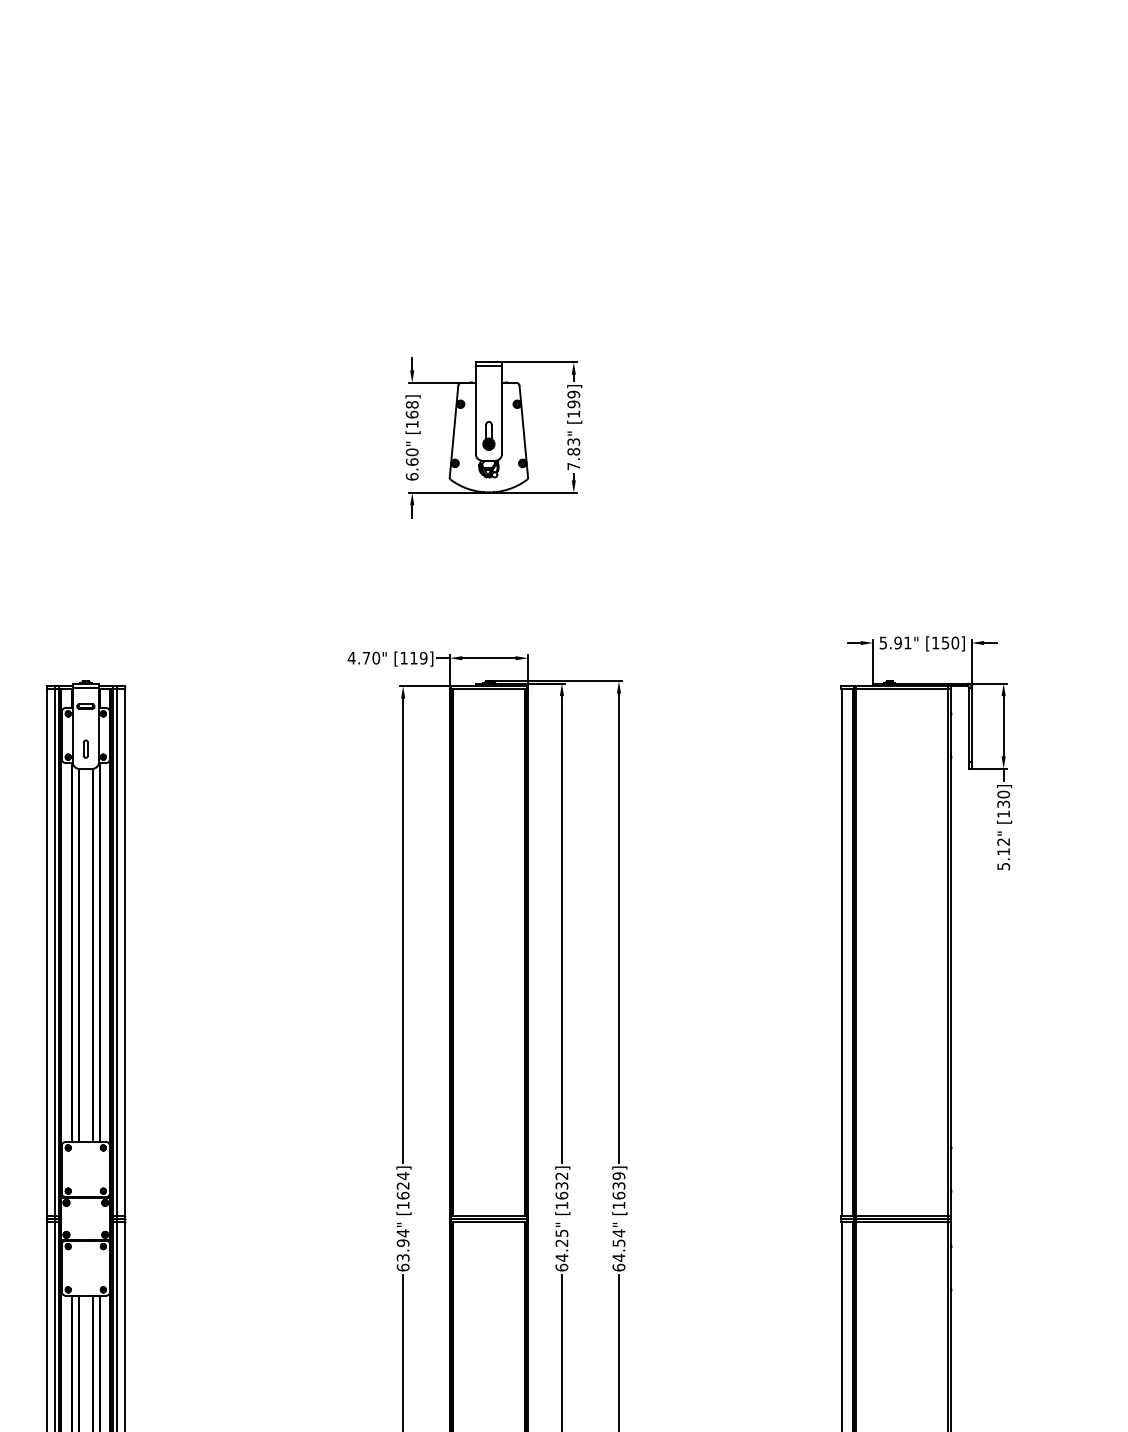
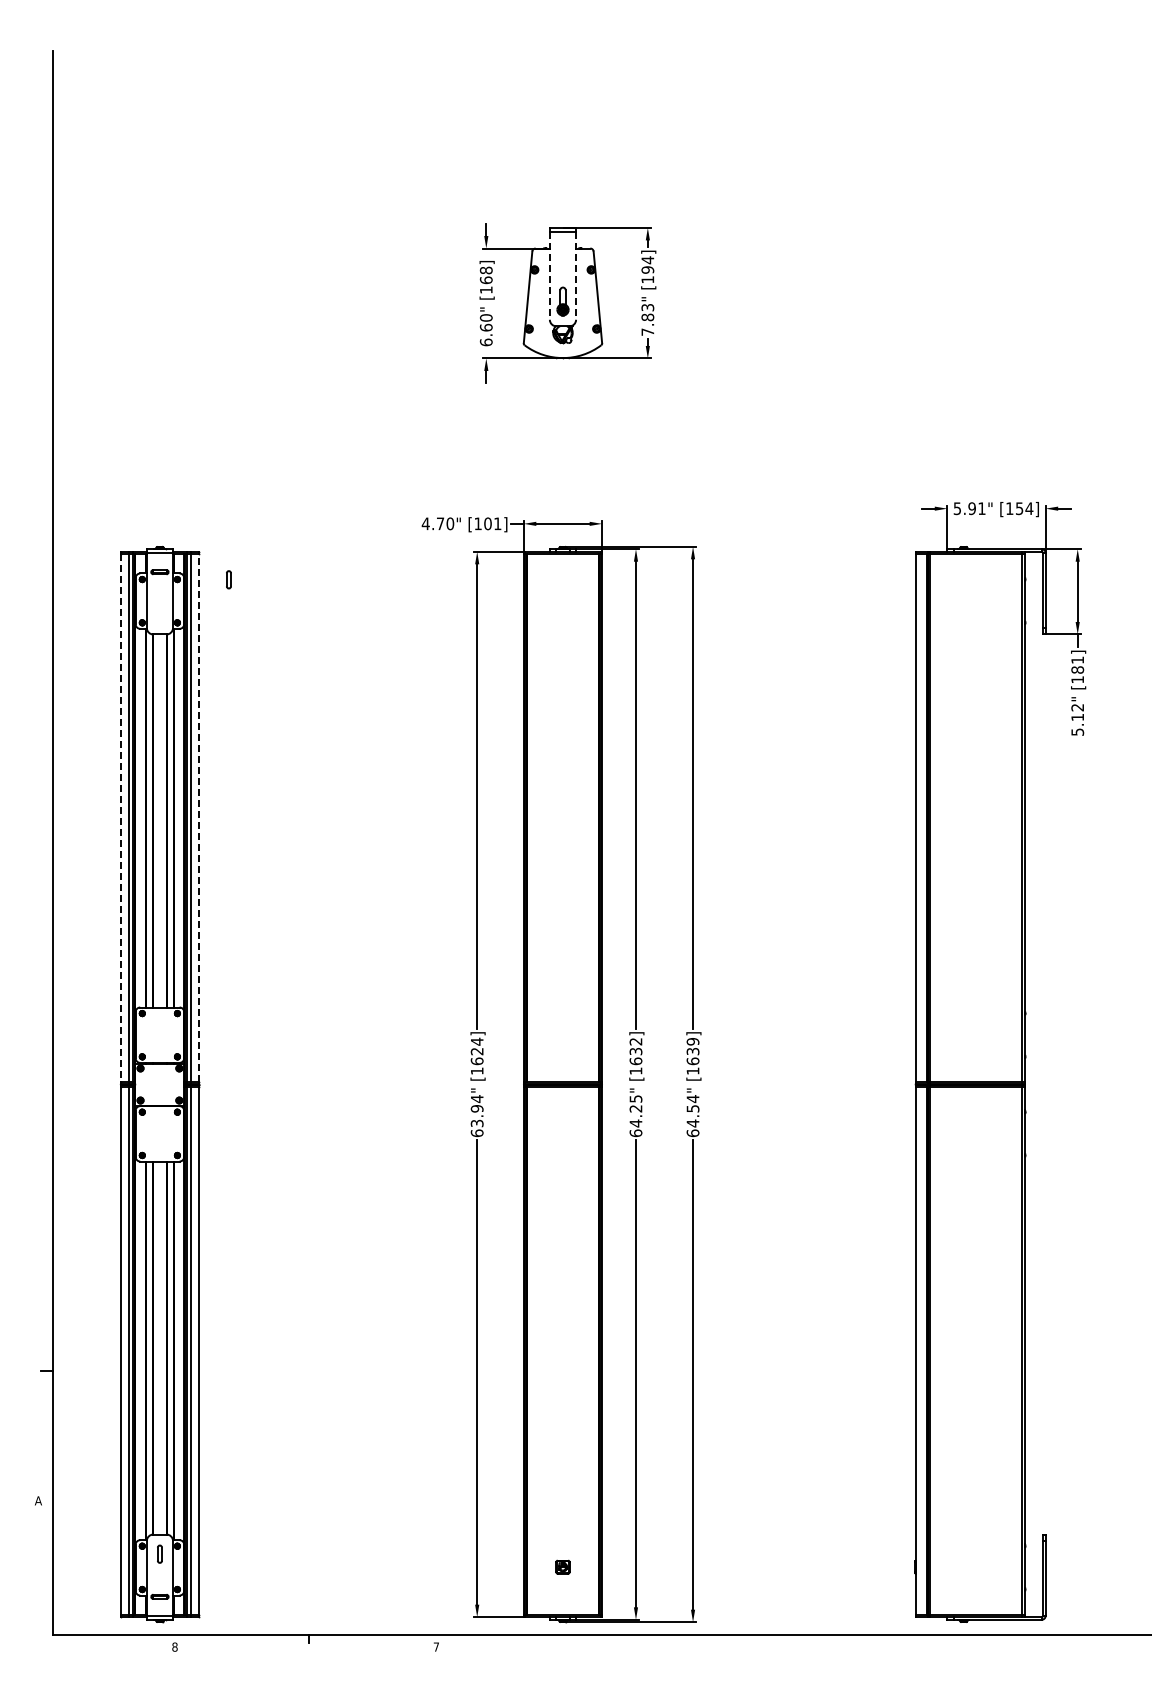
text: (573, 394) -> (647, 260), [199] -> [194]
line: (475, 409) -> (549, 275), solid -> dashed
line: (502, 409) -> (576, 275), solid -> dashed
text: (955, 642) -> (1029, 508), [150] -> [154]
text: (418, 657) -> (492, 523), [119] -> [101]
part: (85, 748) -> (228, 579), moved
text: (1003, 798) -> (1077, 664), [130] -> [181]
line: (46, 952) -> (120, 818), solid -> dashed
line: (125, 952) -> (199, 818), solid -> dashed

